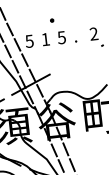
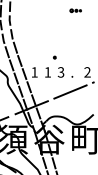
text: (62, 36) -> (61, 71), 5 -> 3
text: (29, 41) -> (34, 72), 5 -> 1
line: (75, 59) -> (70, 91), added

